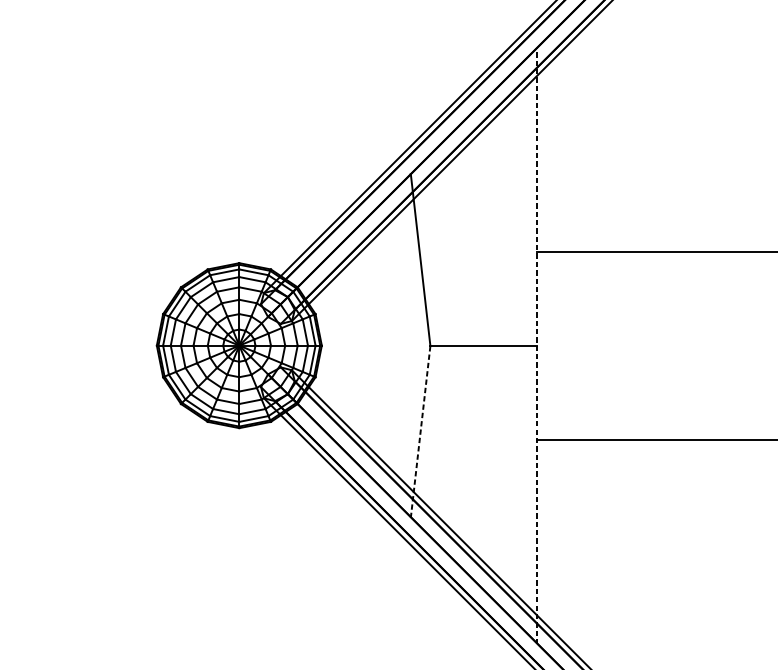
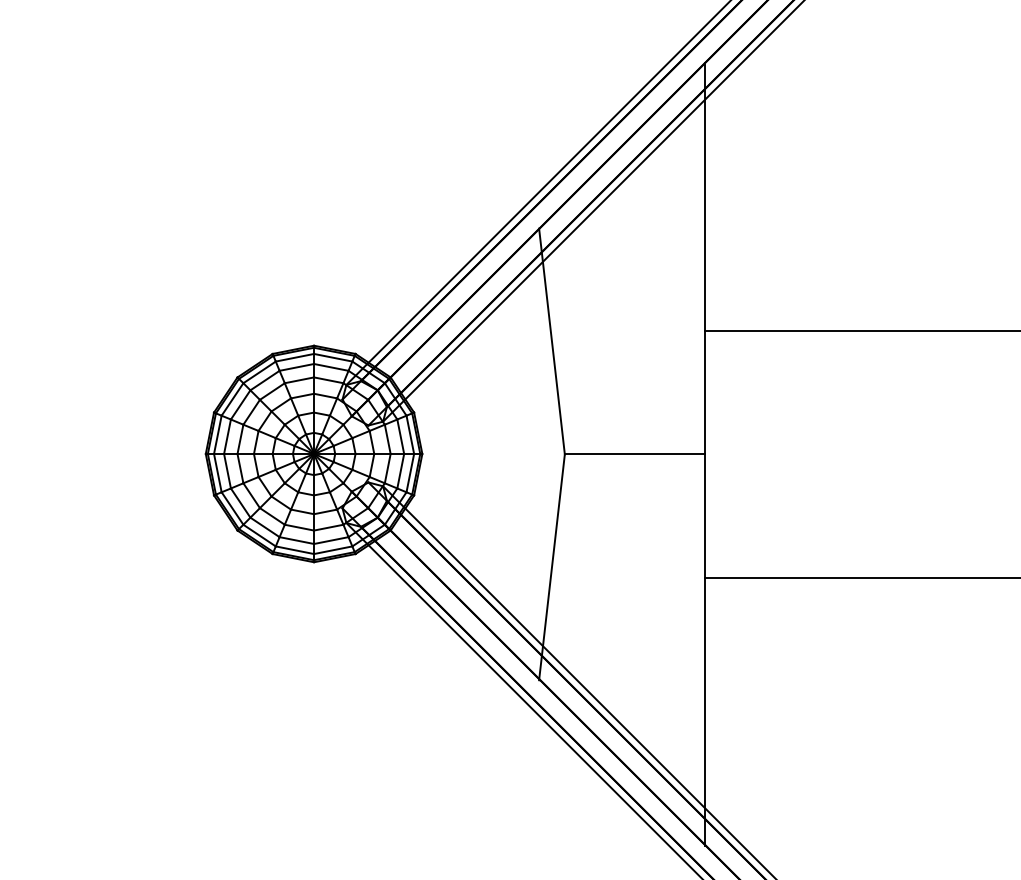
line: (536, 346) -> (704, 454), dashed -> solid
line: (420, 432) -> (551, 567), dashed -> solid

